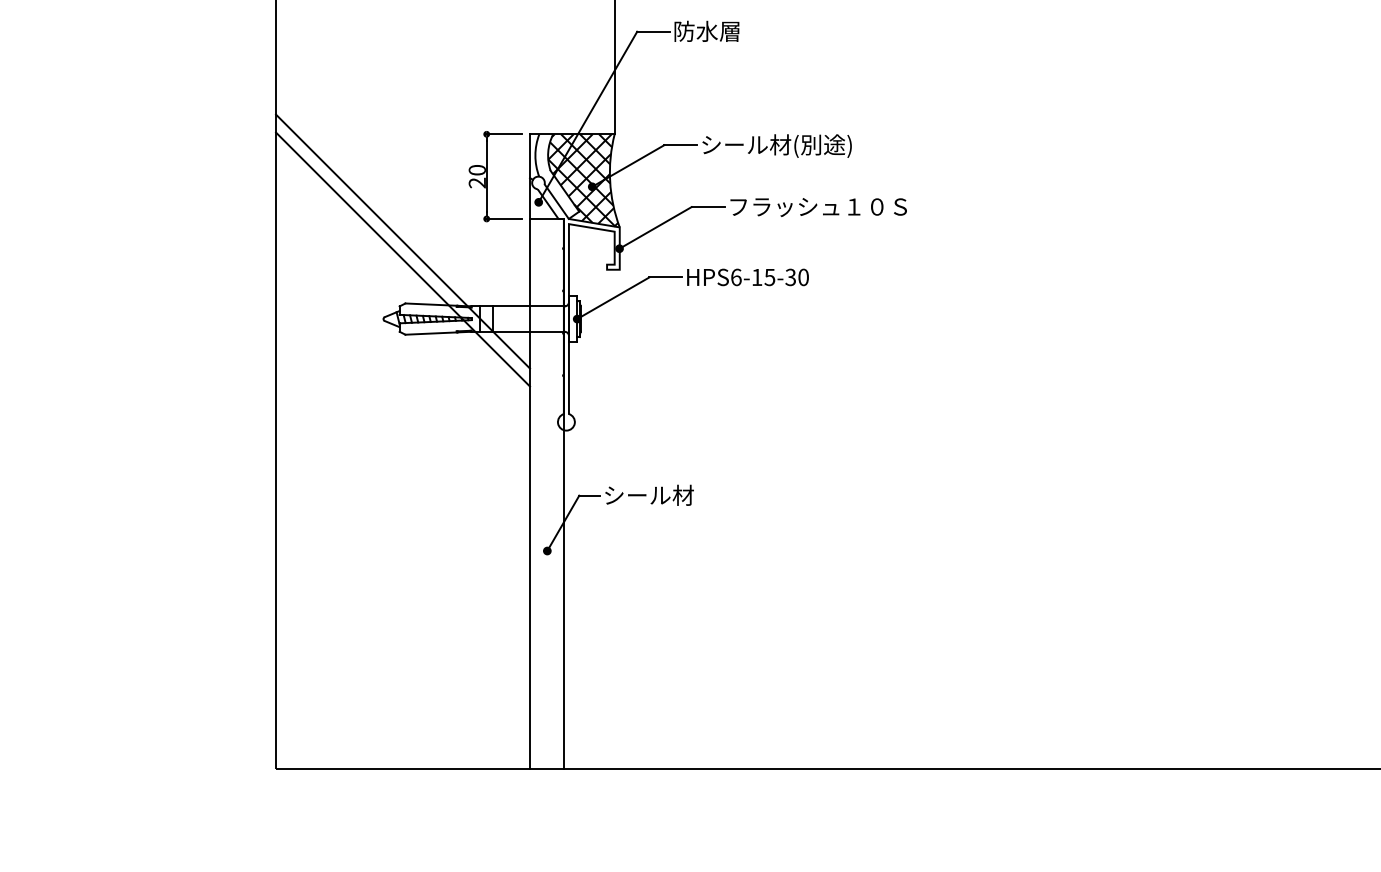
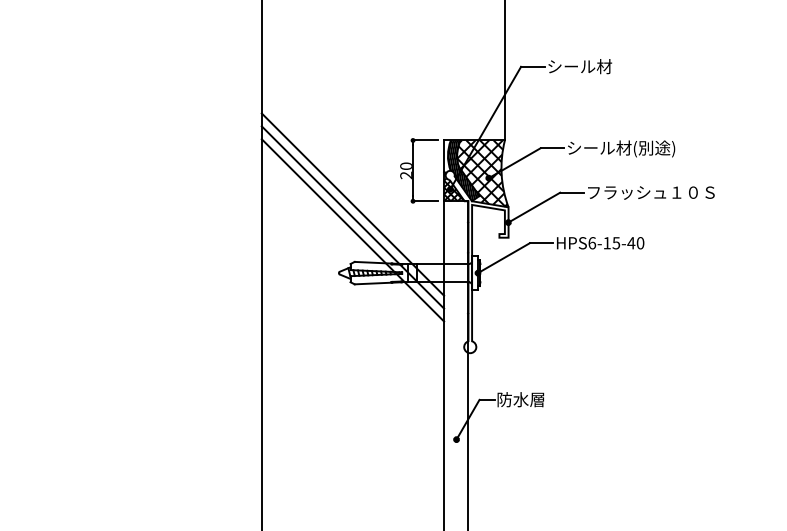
text: (719, 30) -> (580, 65), 防水層 -> シール材
hatch: (556, 176) -> (463, 170), added
hatch: (544, 198) -> (454, 186), added
line: (403, 223) -> (353, 204), added
text: (790, 277) -> (631, 243), HPS6-15-30 -> HPS6-15-40
text: (648, 494) -> (529, 399), シール材 -> 防水層

